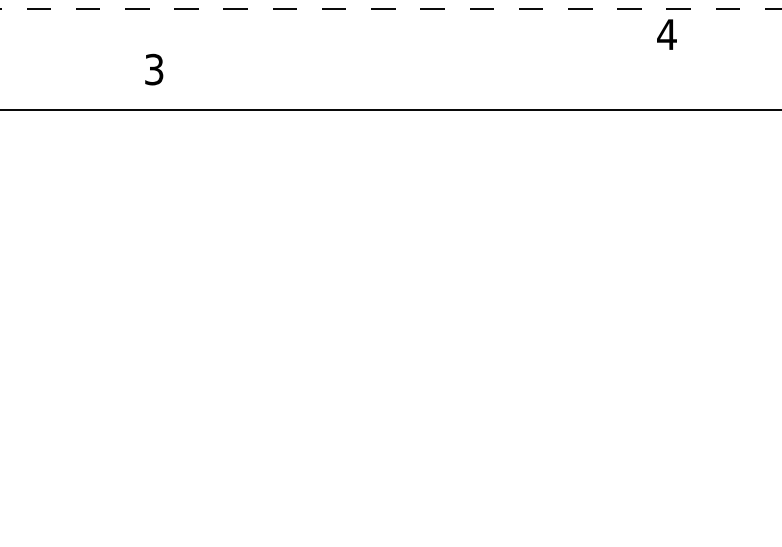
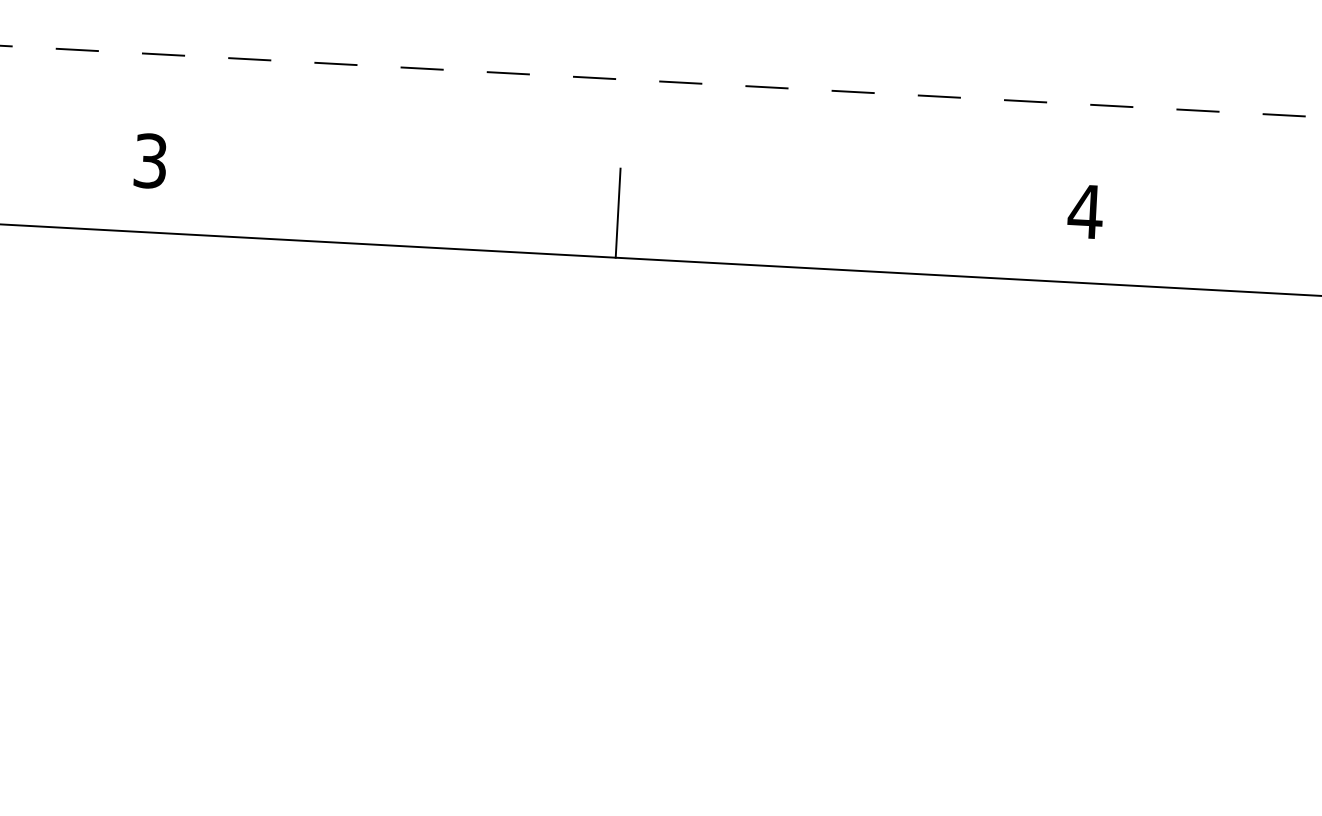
text: (666, 34) -> (1084, 211), moved
text: (154, 69) -> (151, 160), moved
line: (400, 84) -> (617, 212), added

